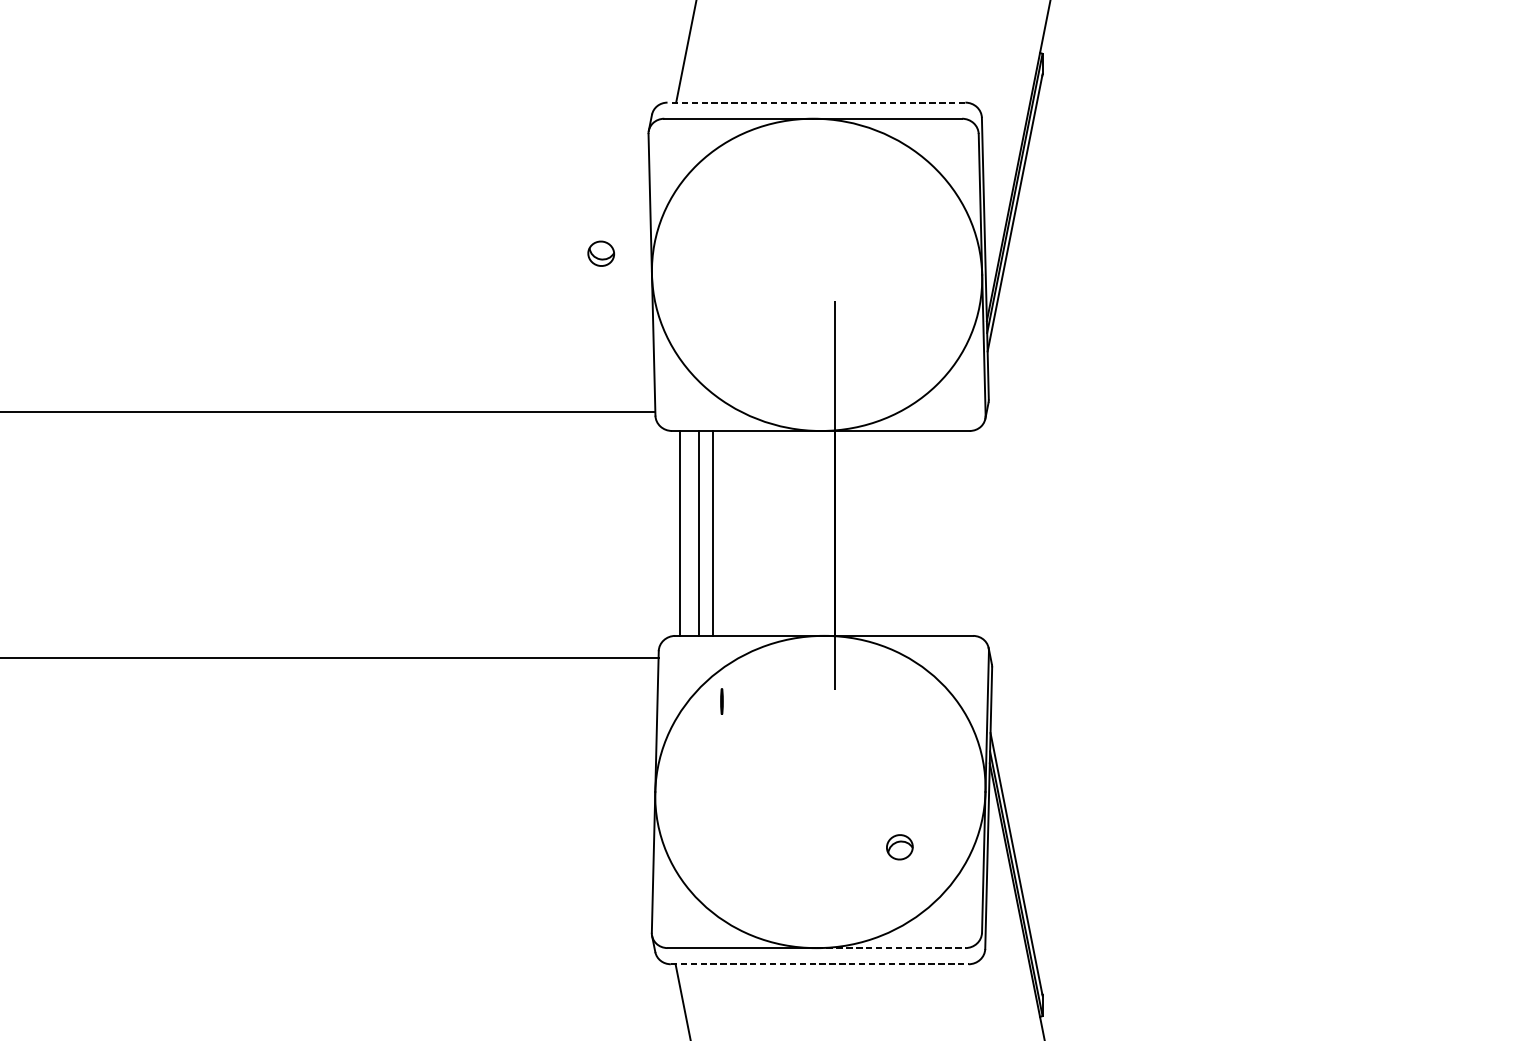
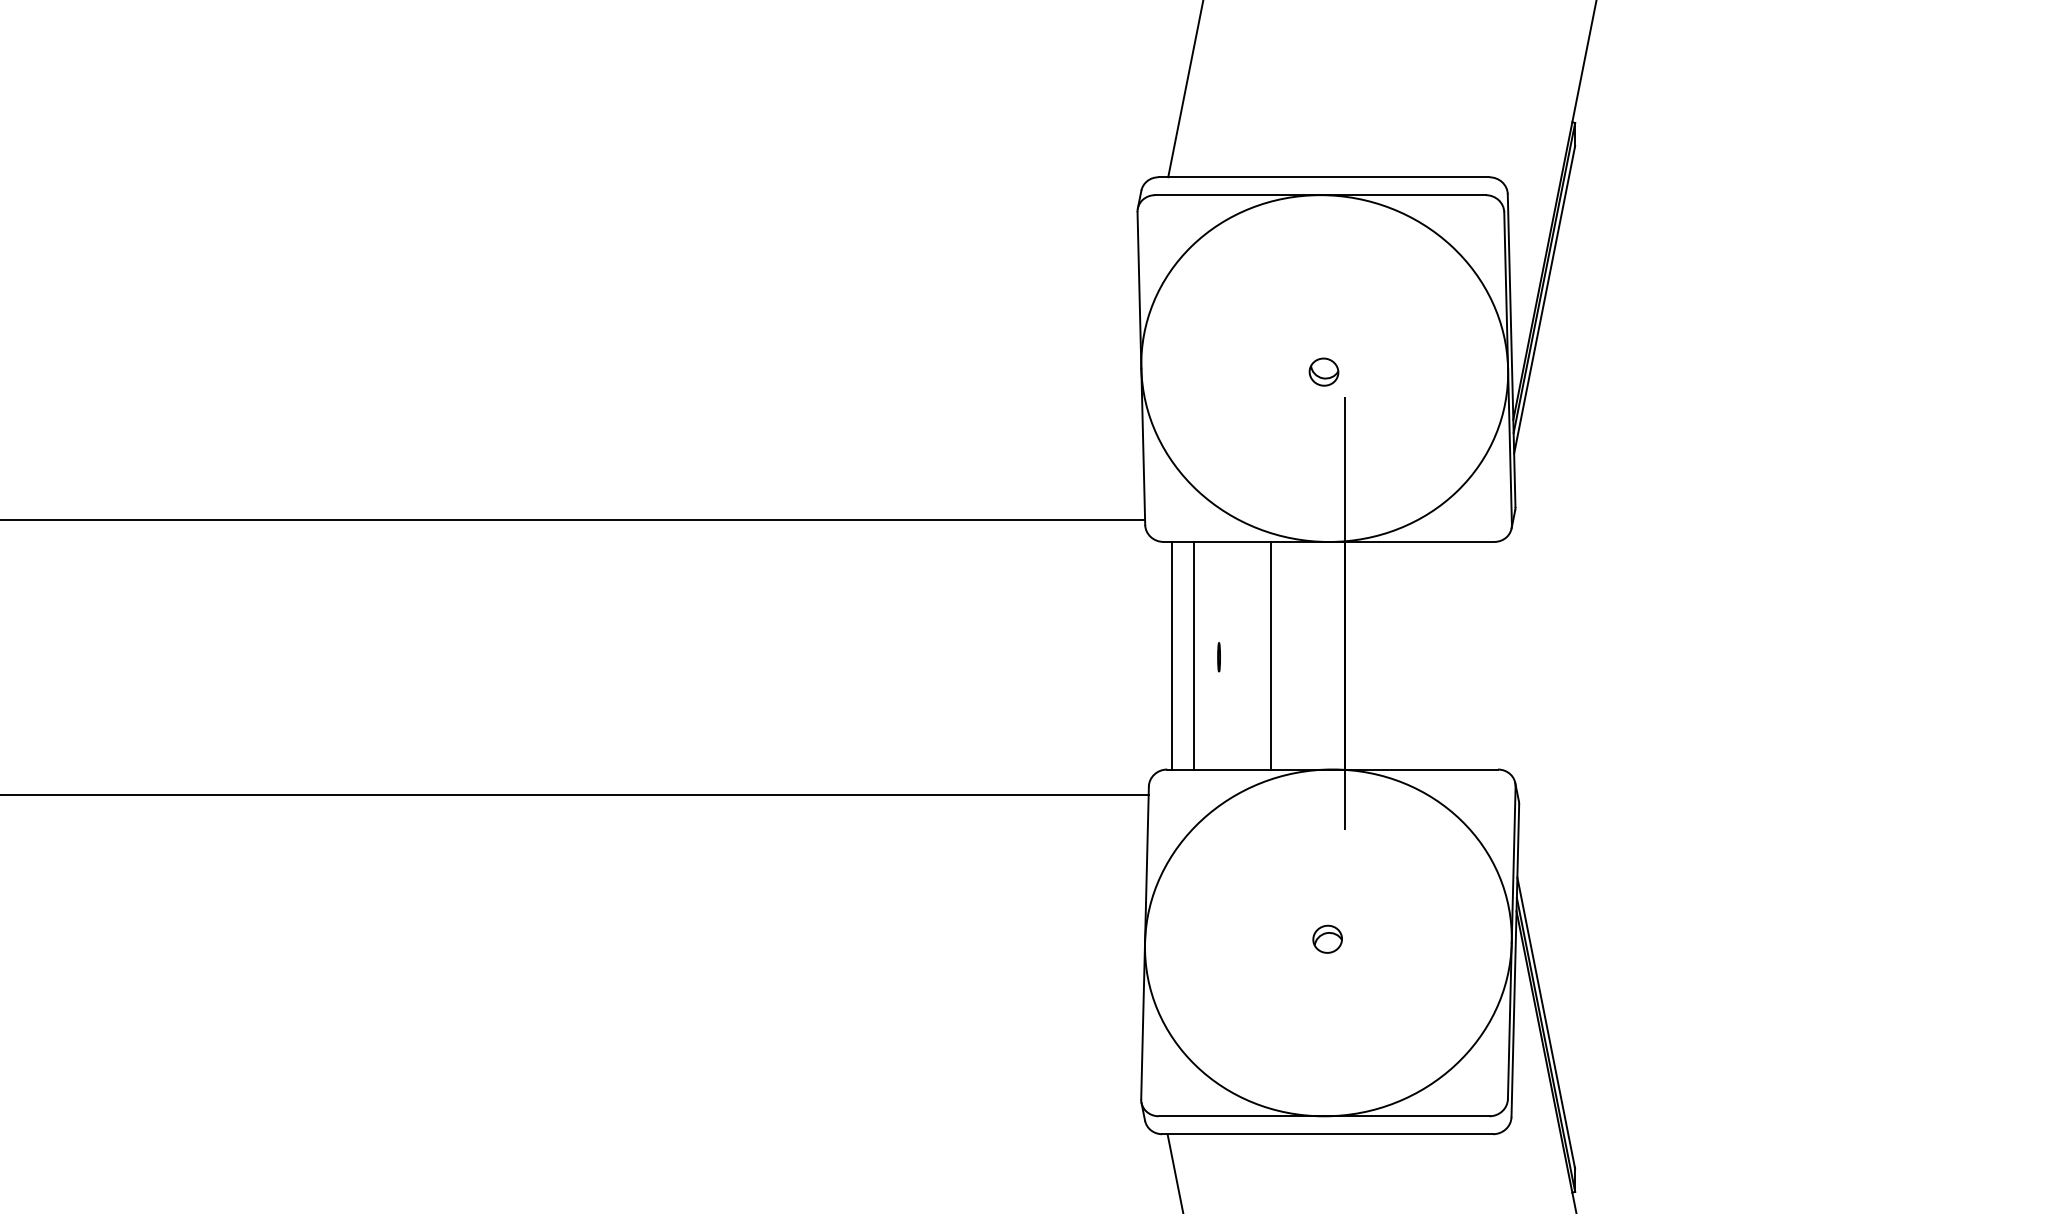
line: (815, 102) -> (1323, 177), dashed -> solid
part: (600, 253) -> (1323, 371), moved
line: (712, 533) -> (1270, 655), moved
line: (721, 701) -> (1218, 657), moved
part: (899, 846) -> (1327, 938), moved
line: (890, 948) -> (1406, 1116), dashed -> solid
line: (820, 964) -> (1328, 1134), dashed -> solid

